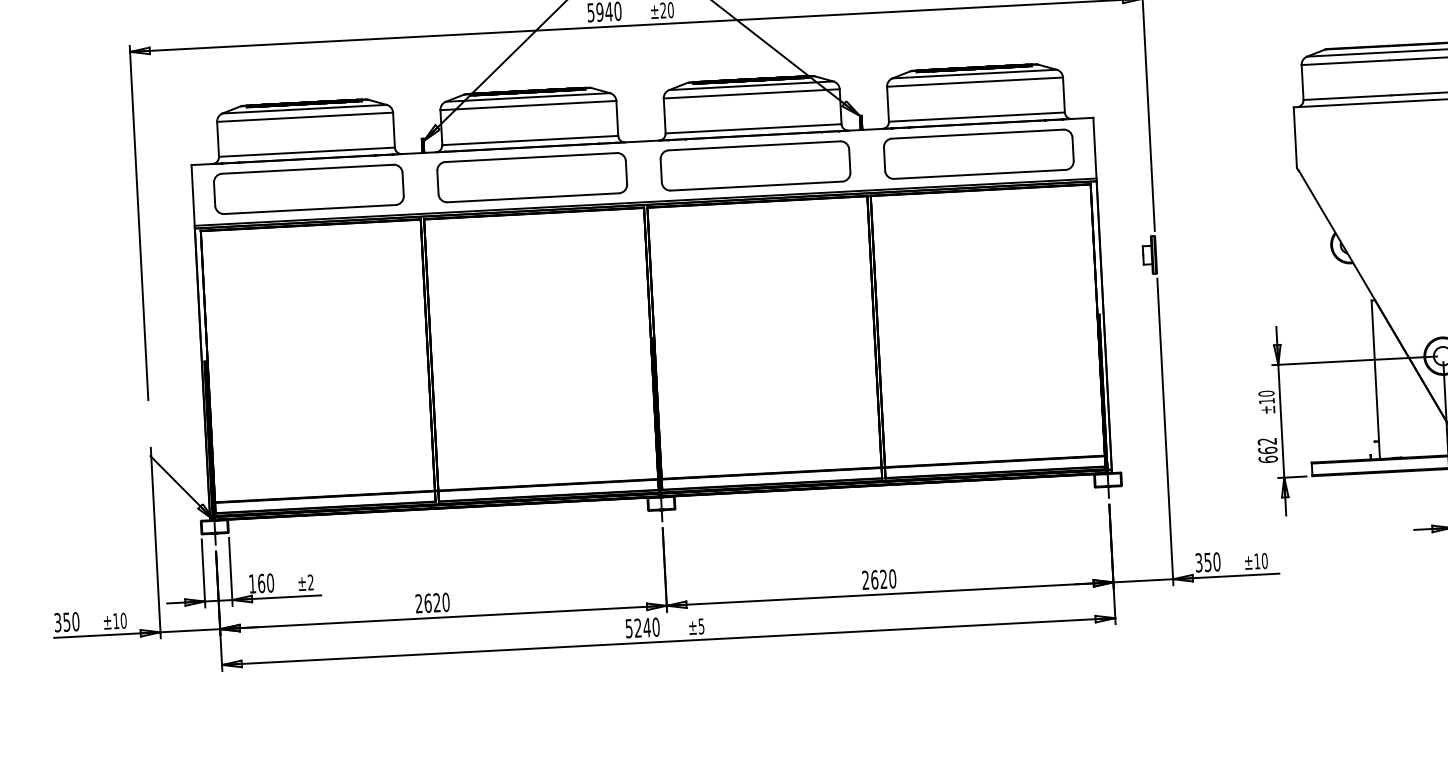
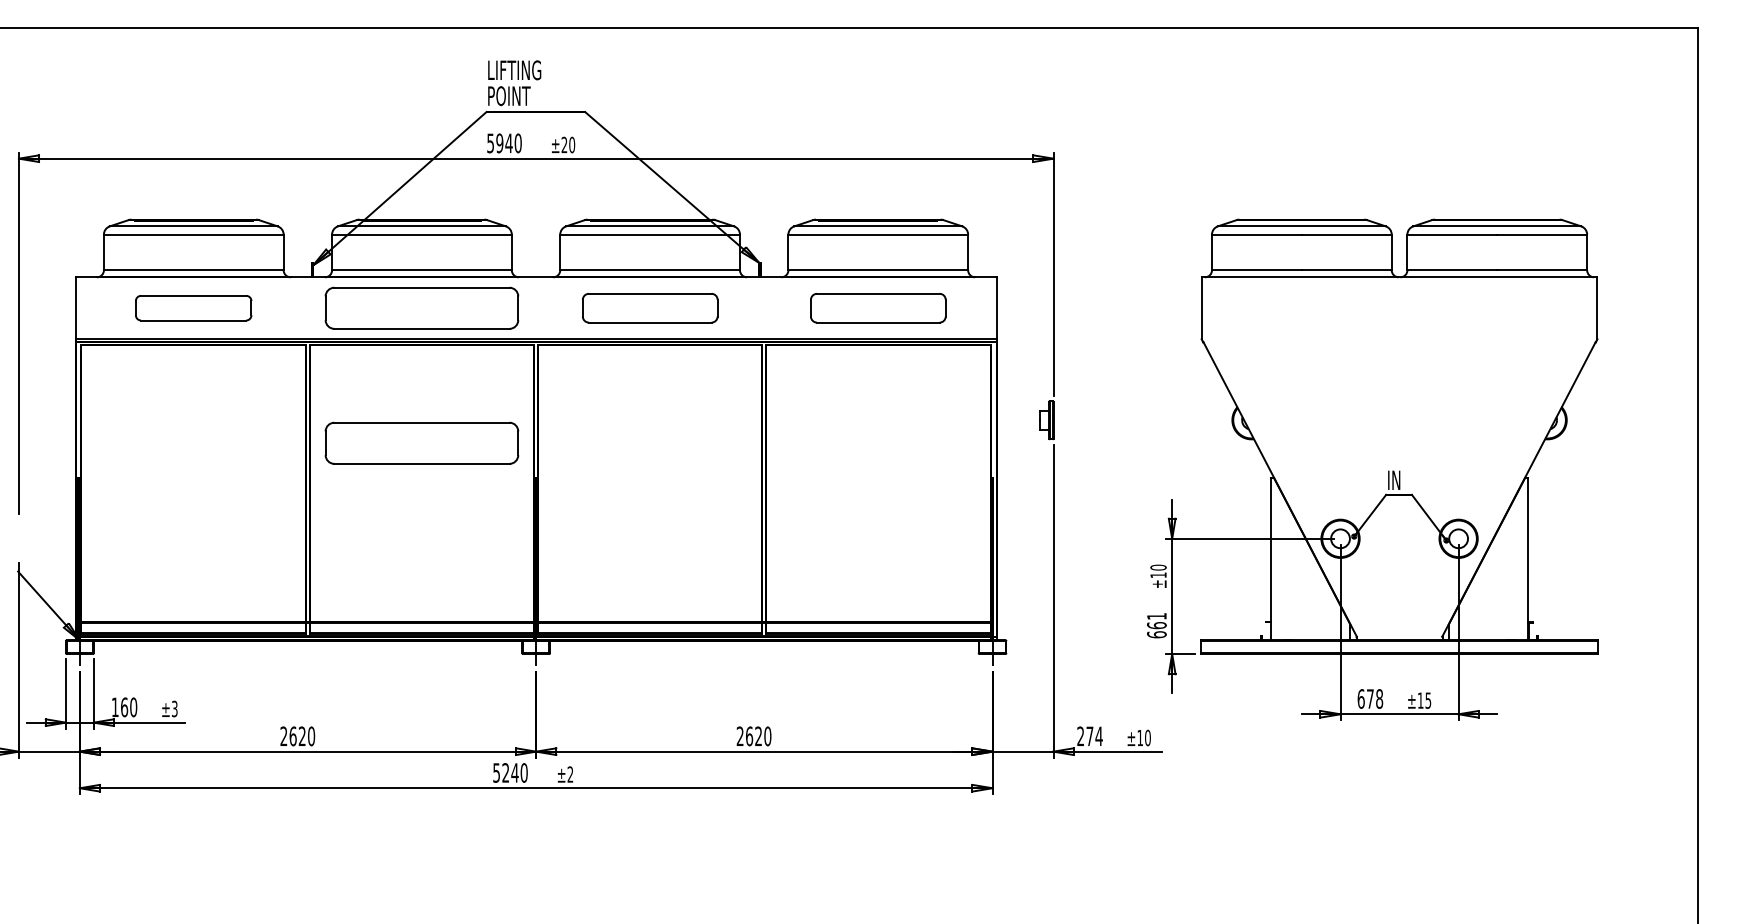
part: (979, 153) -> (878, 307), size x0.7
part: (755, 165) -> (650, 307), size x0.7
part: (308, 188) -> (193, 307), size x0.6
part: (538, 309) -> (421, 442), added
text: (1266, 441) -> (1156, 616), 662 -> 661
text: (1207, 562) -> (1089, 736), 350 -> 274
text: (310, 583) -> (174, 709), ±2 -> ±3
text: (701, 626) -> (570, 774), ±5 -> ±2

